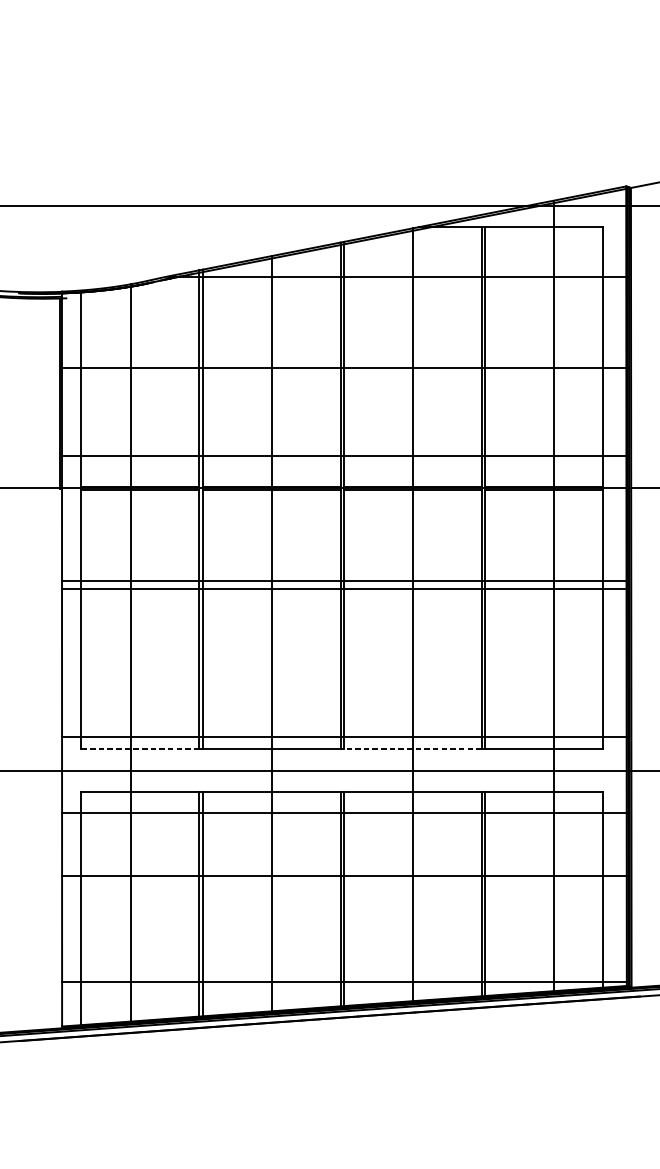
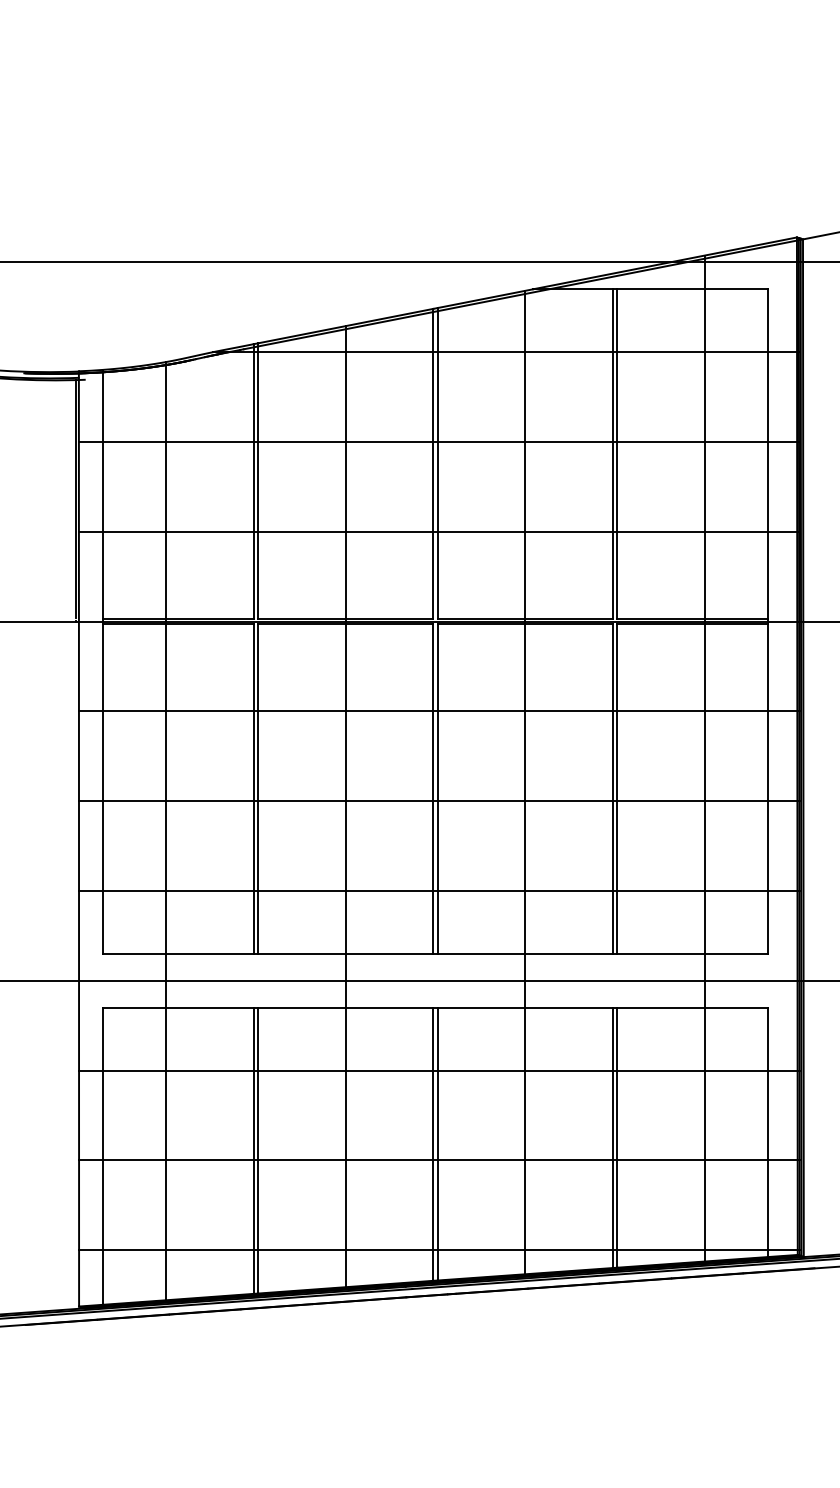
line: (344, 368) -> (438, 441), moved
line: (345, 456) -> (439, 531), moved
line: (345, 580) -> (439, 711), moved
line: (345, 589) -> (439, 801), moved
line: (345, 737) -> (439, 891), moved
line: (140, 749) -> (178, 953), dashed -> solid
line: (412, 749) -> (525, 953), dashed -> solid
line: (345, 812) -> (439, 1070), moved
line: (345, 875) -> (439, 1160), moved

